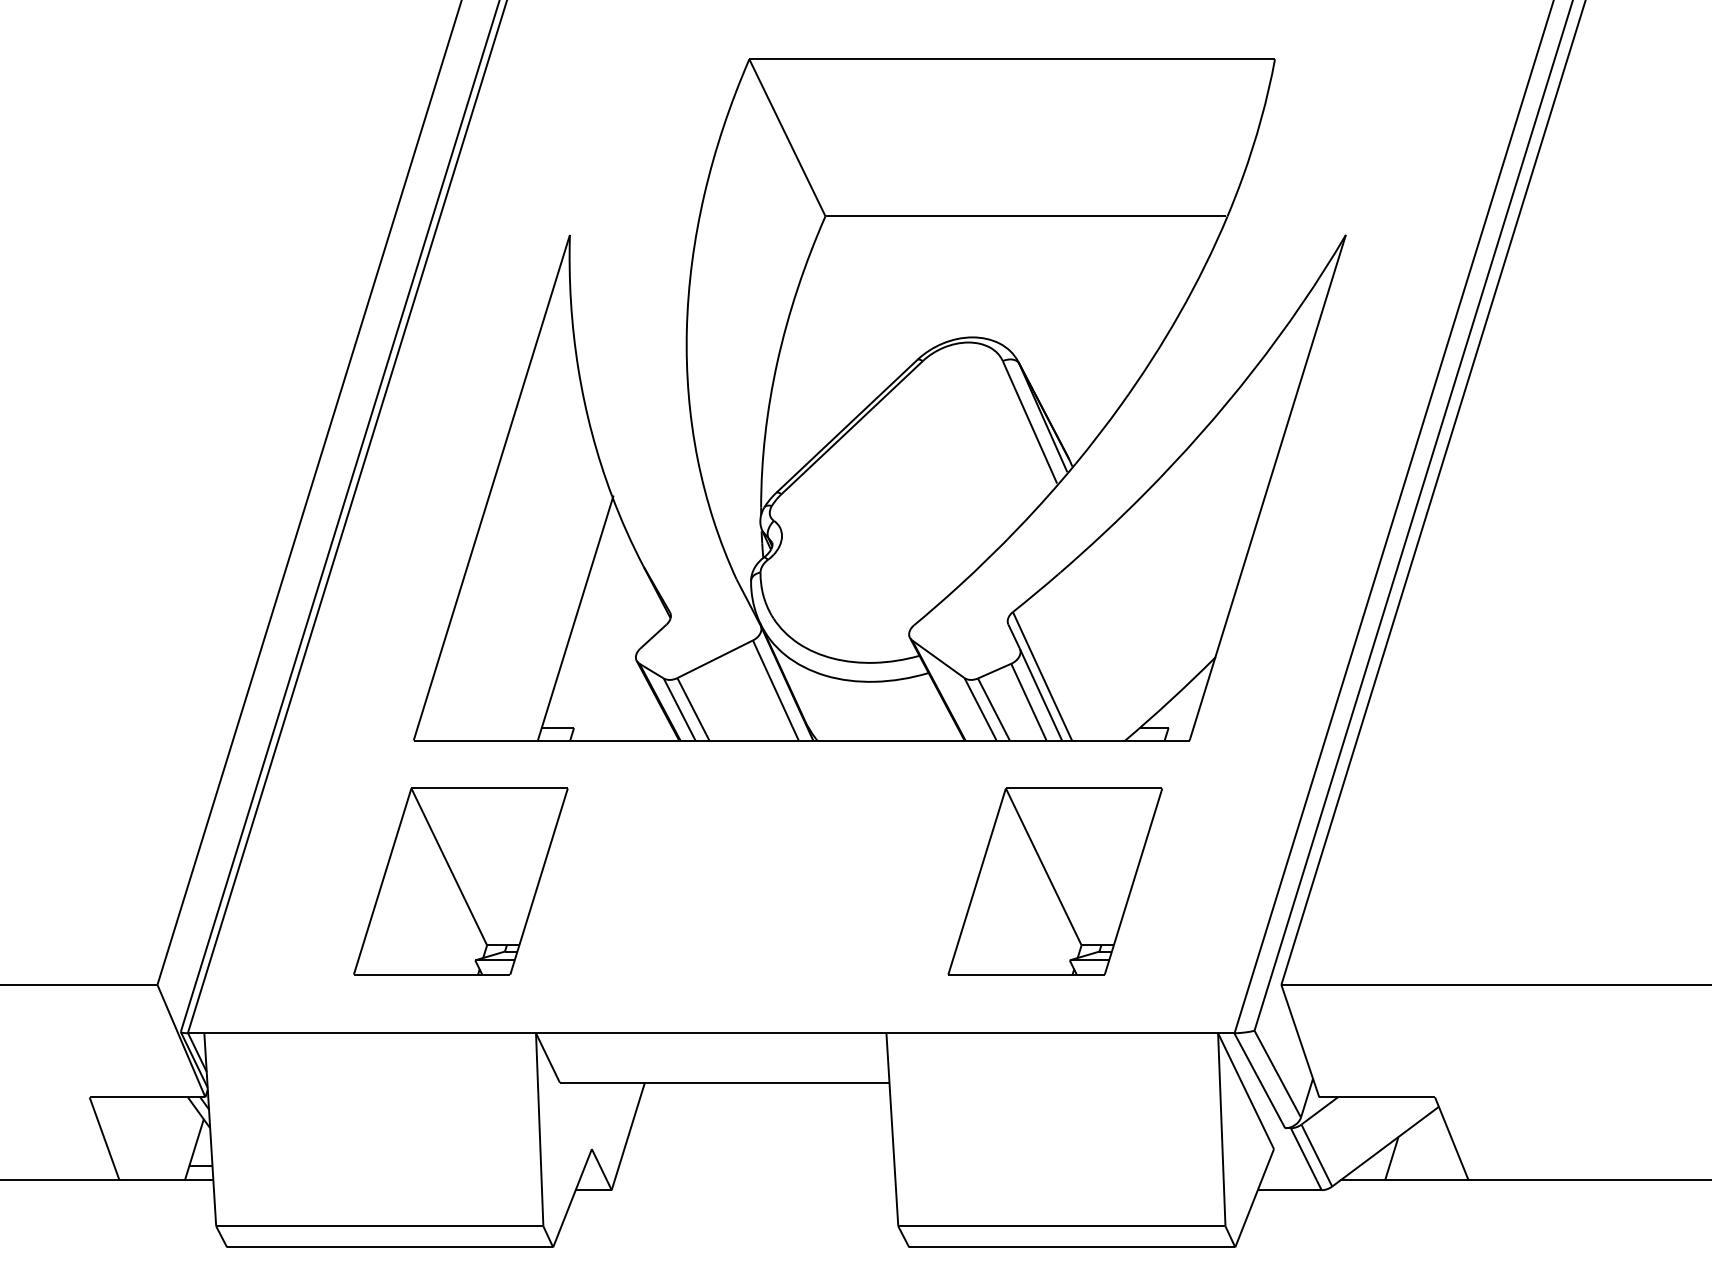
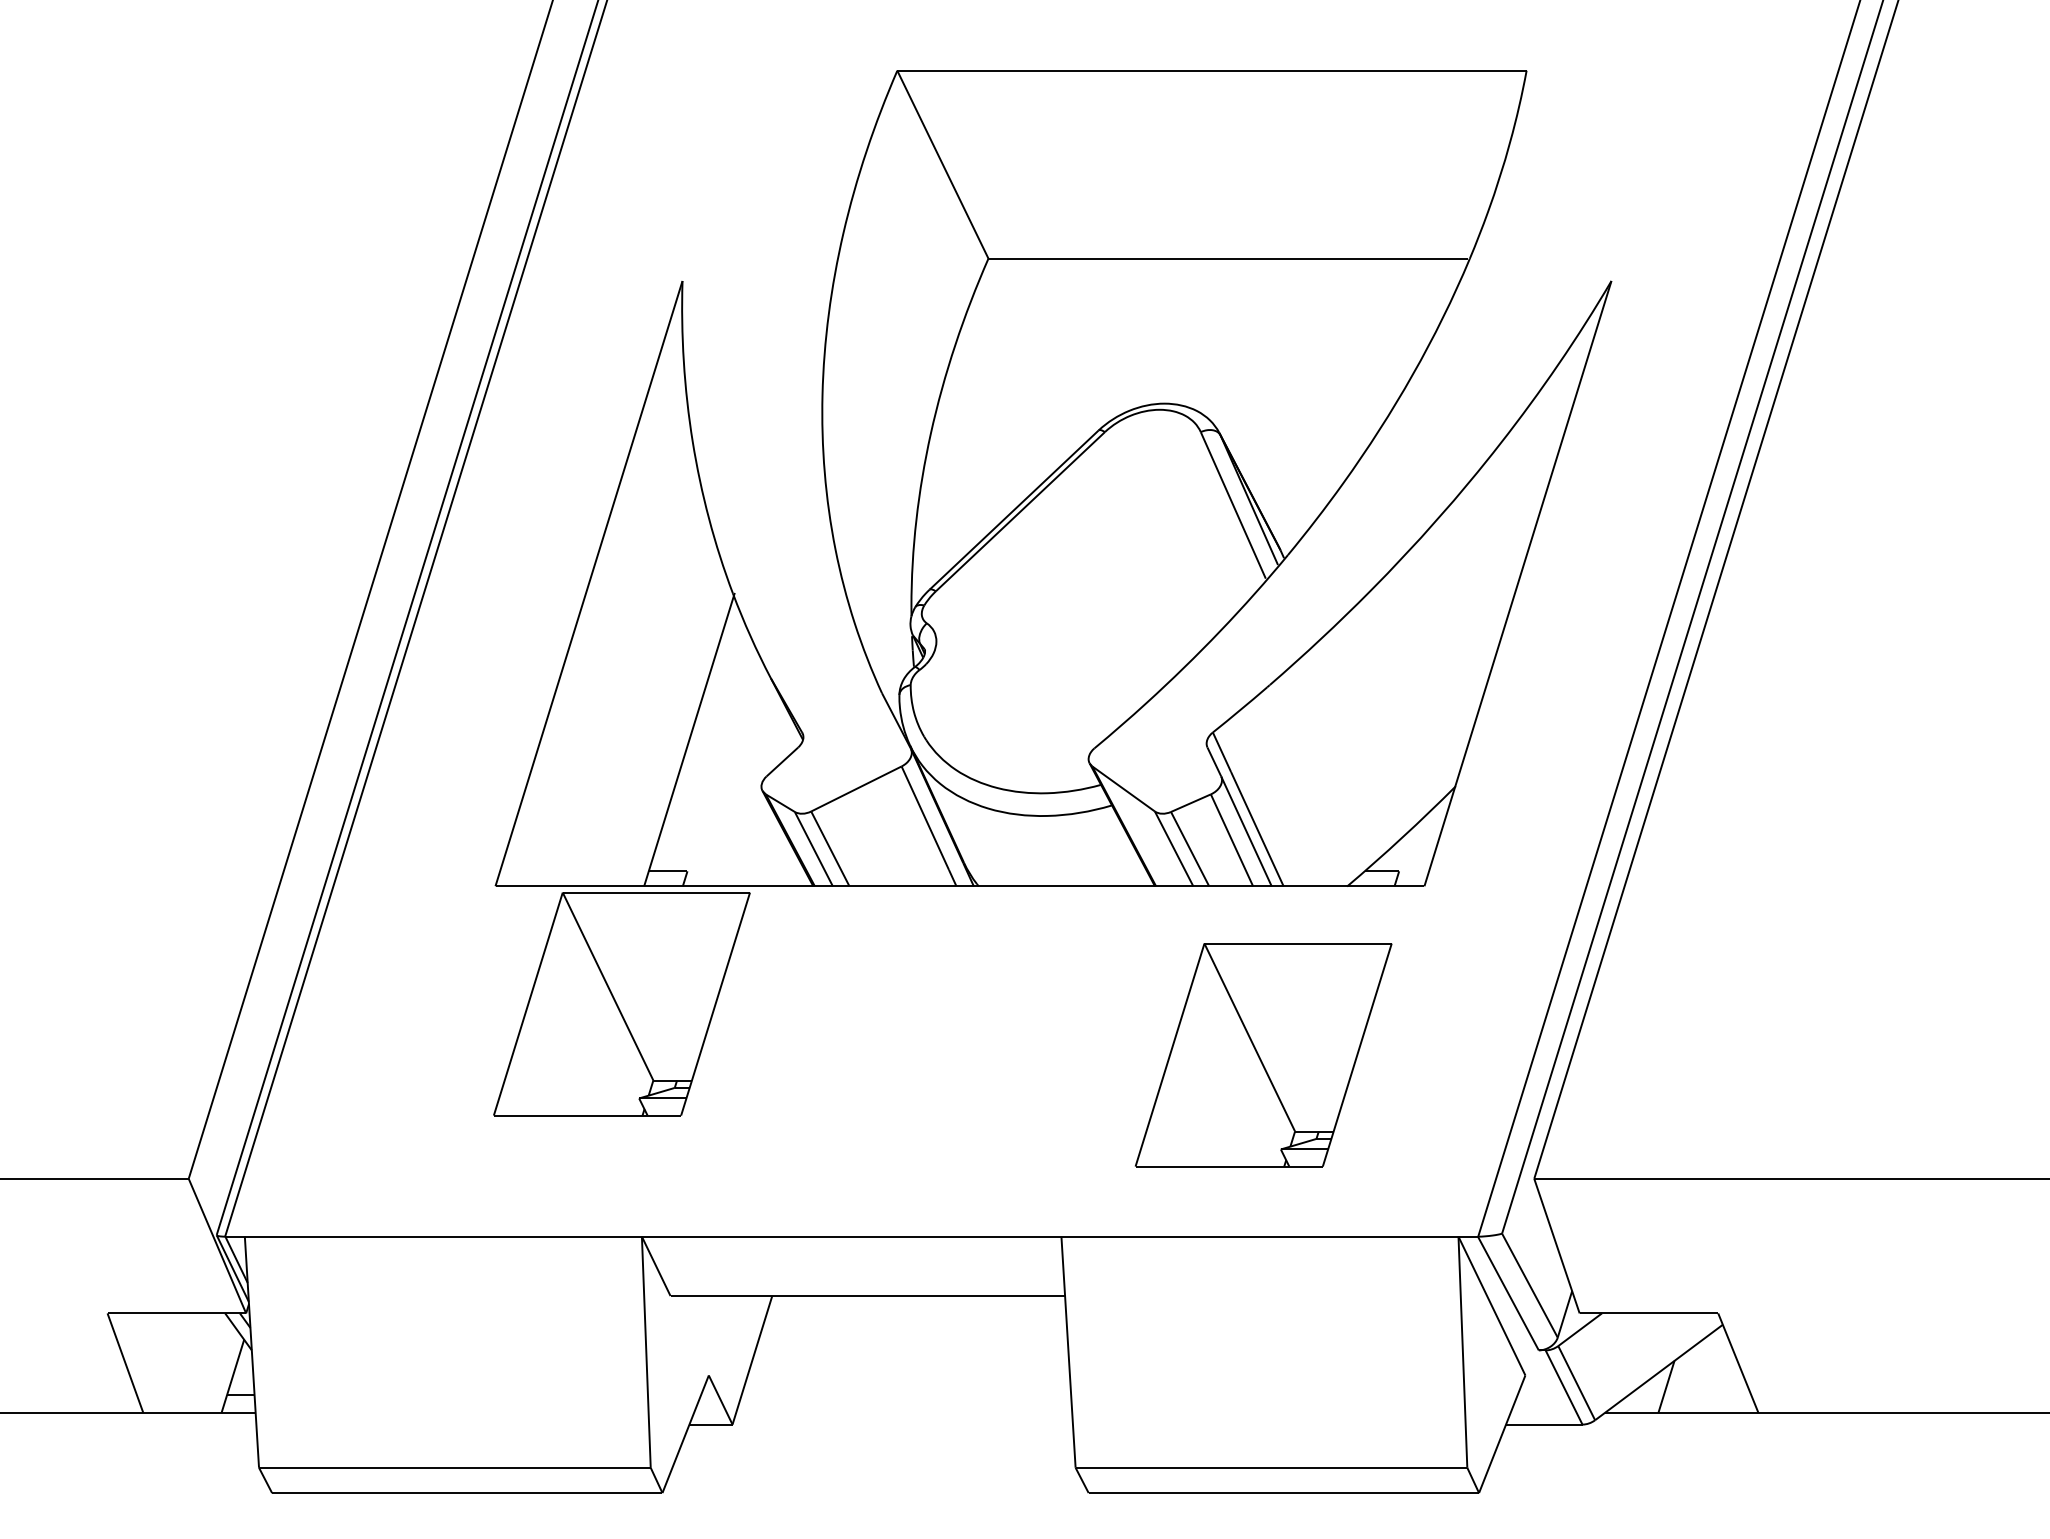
part: (460, 881) -> (621, 1004), moved

